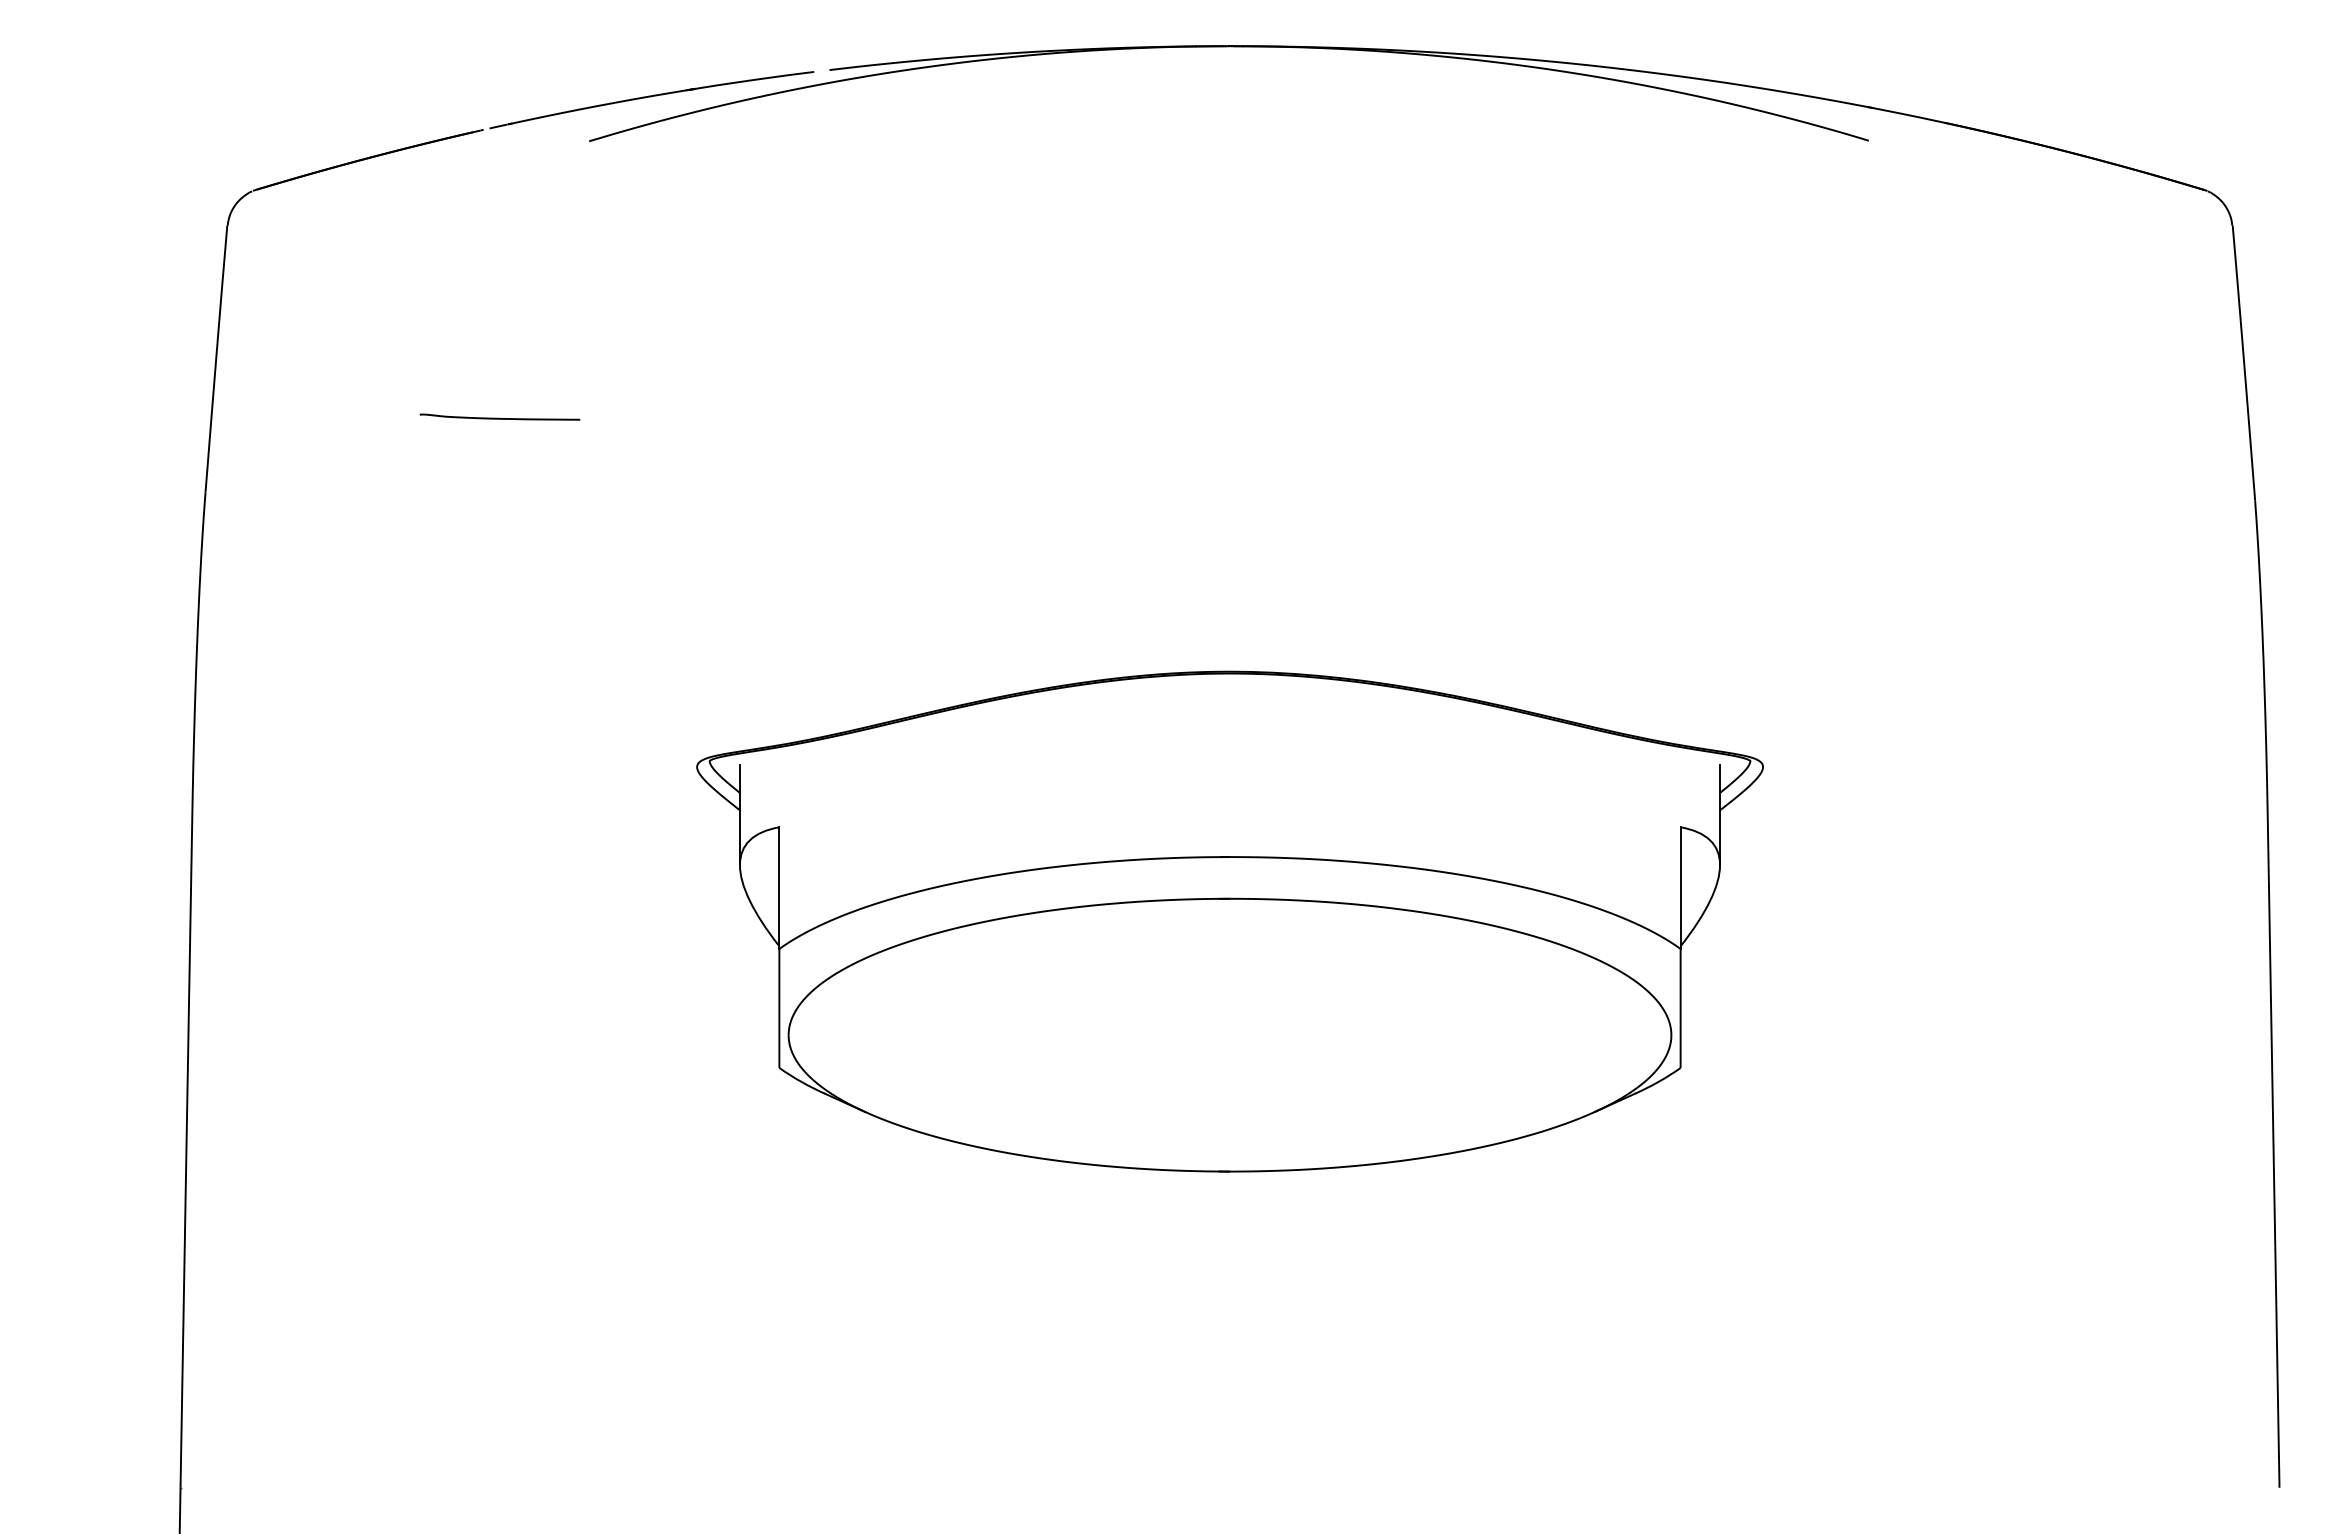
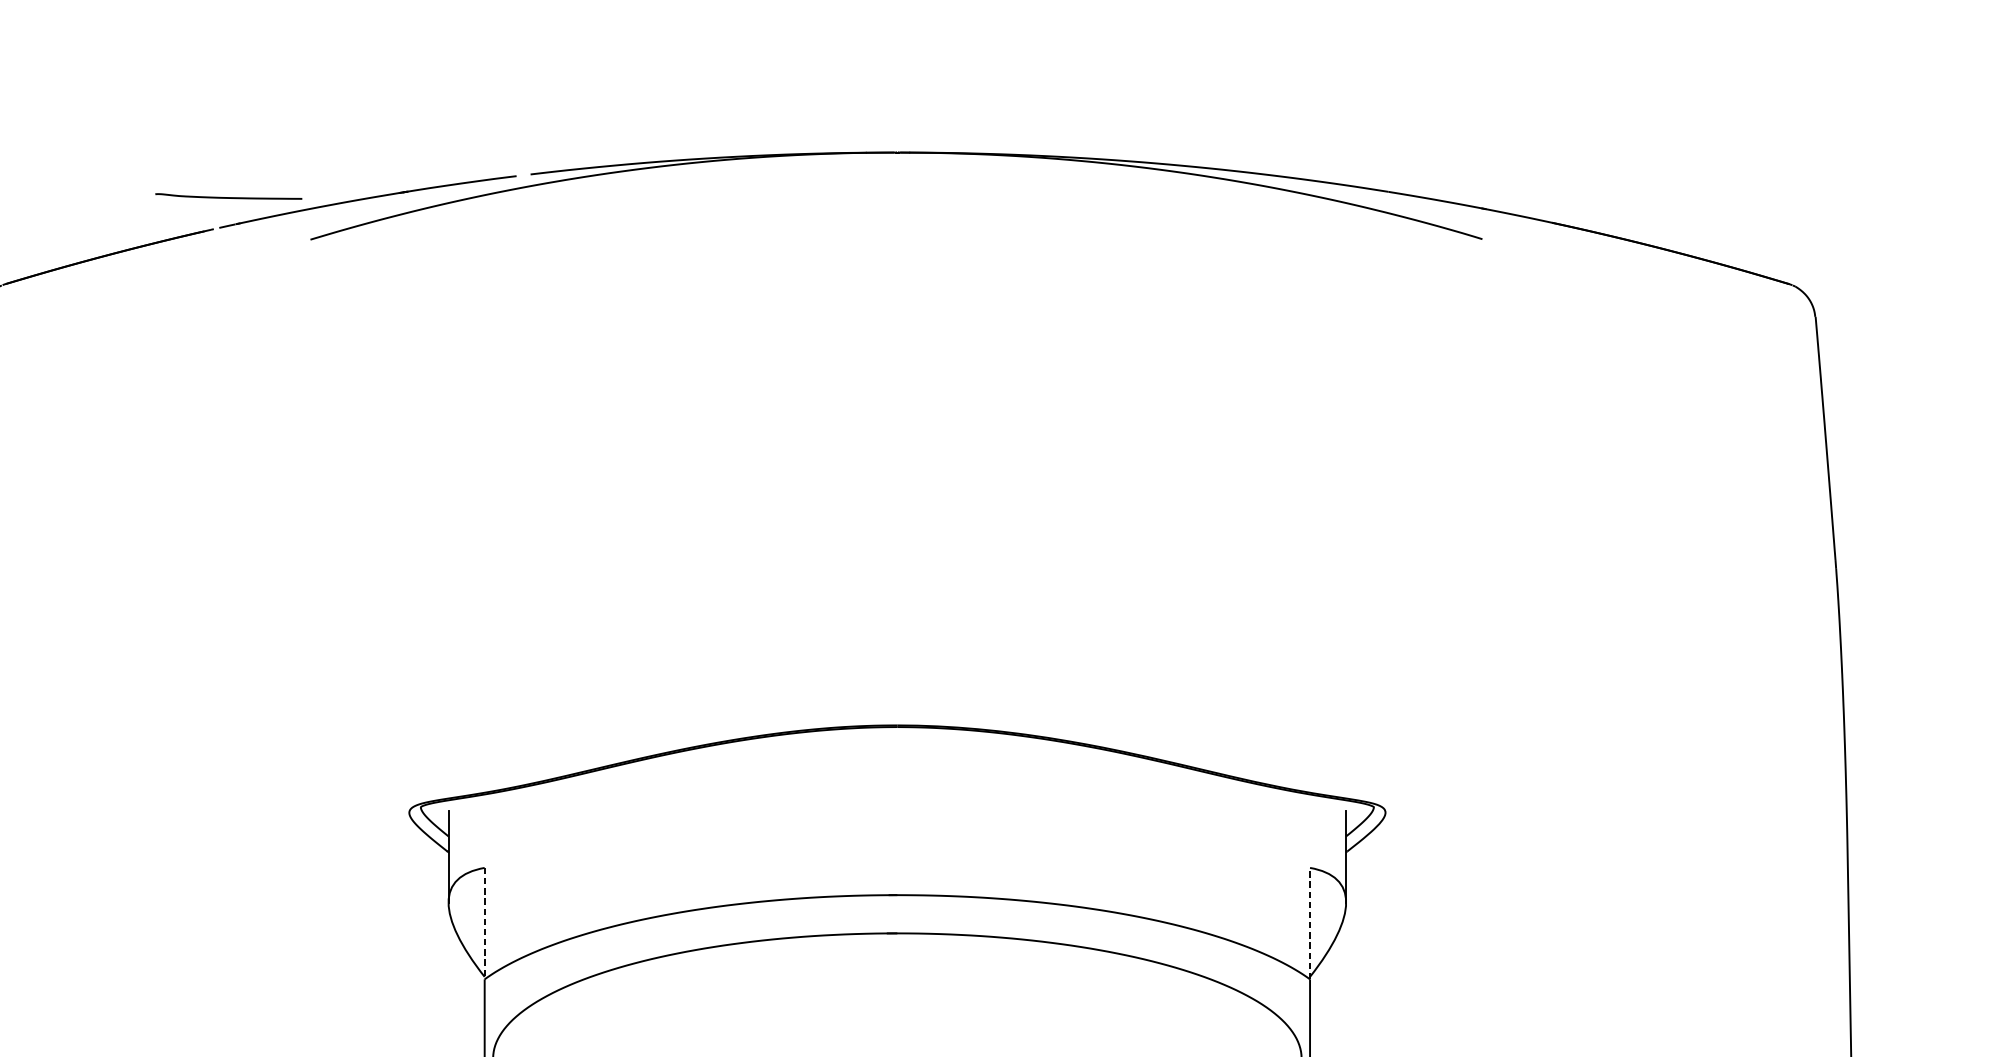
curve: (499, 417) -> (228, 196), moved
line: (779, 888) -> (484, 923), solid -> dashed
line: (1680, 888) -> (1309, 923), solid -> dashed

